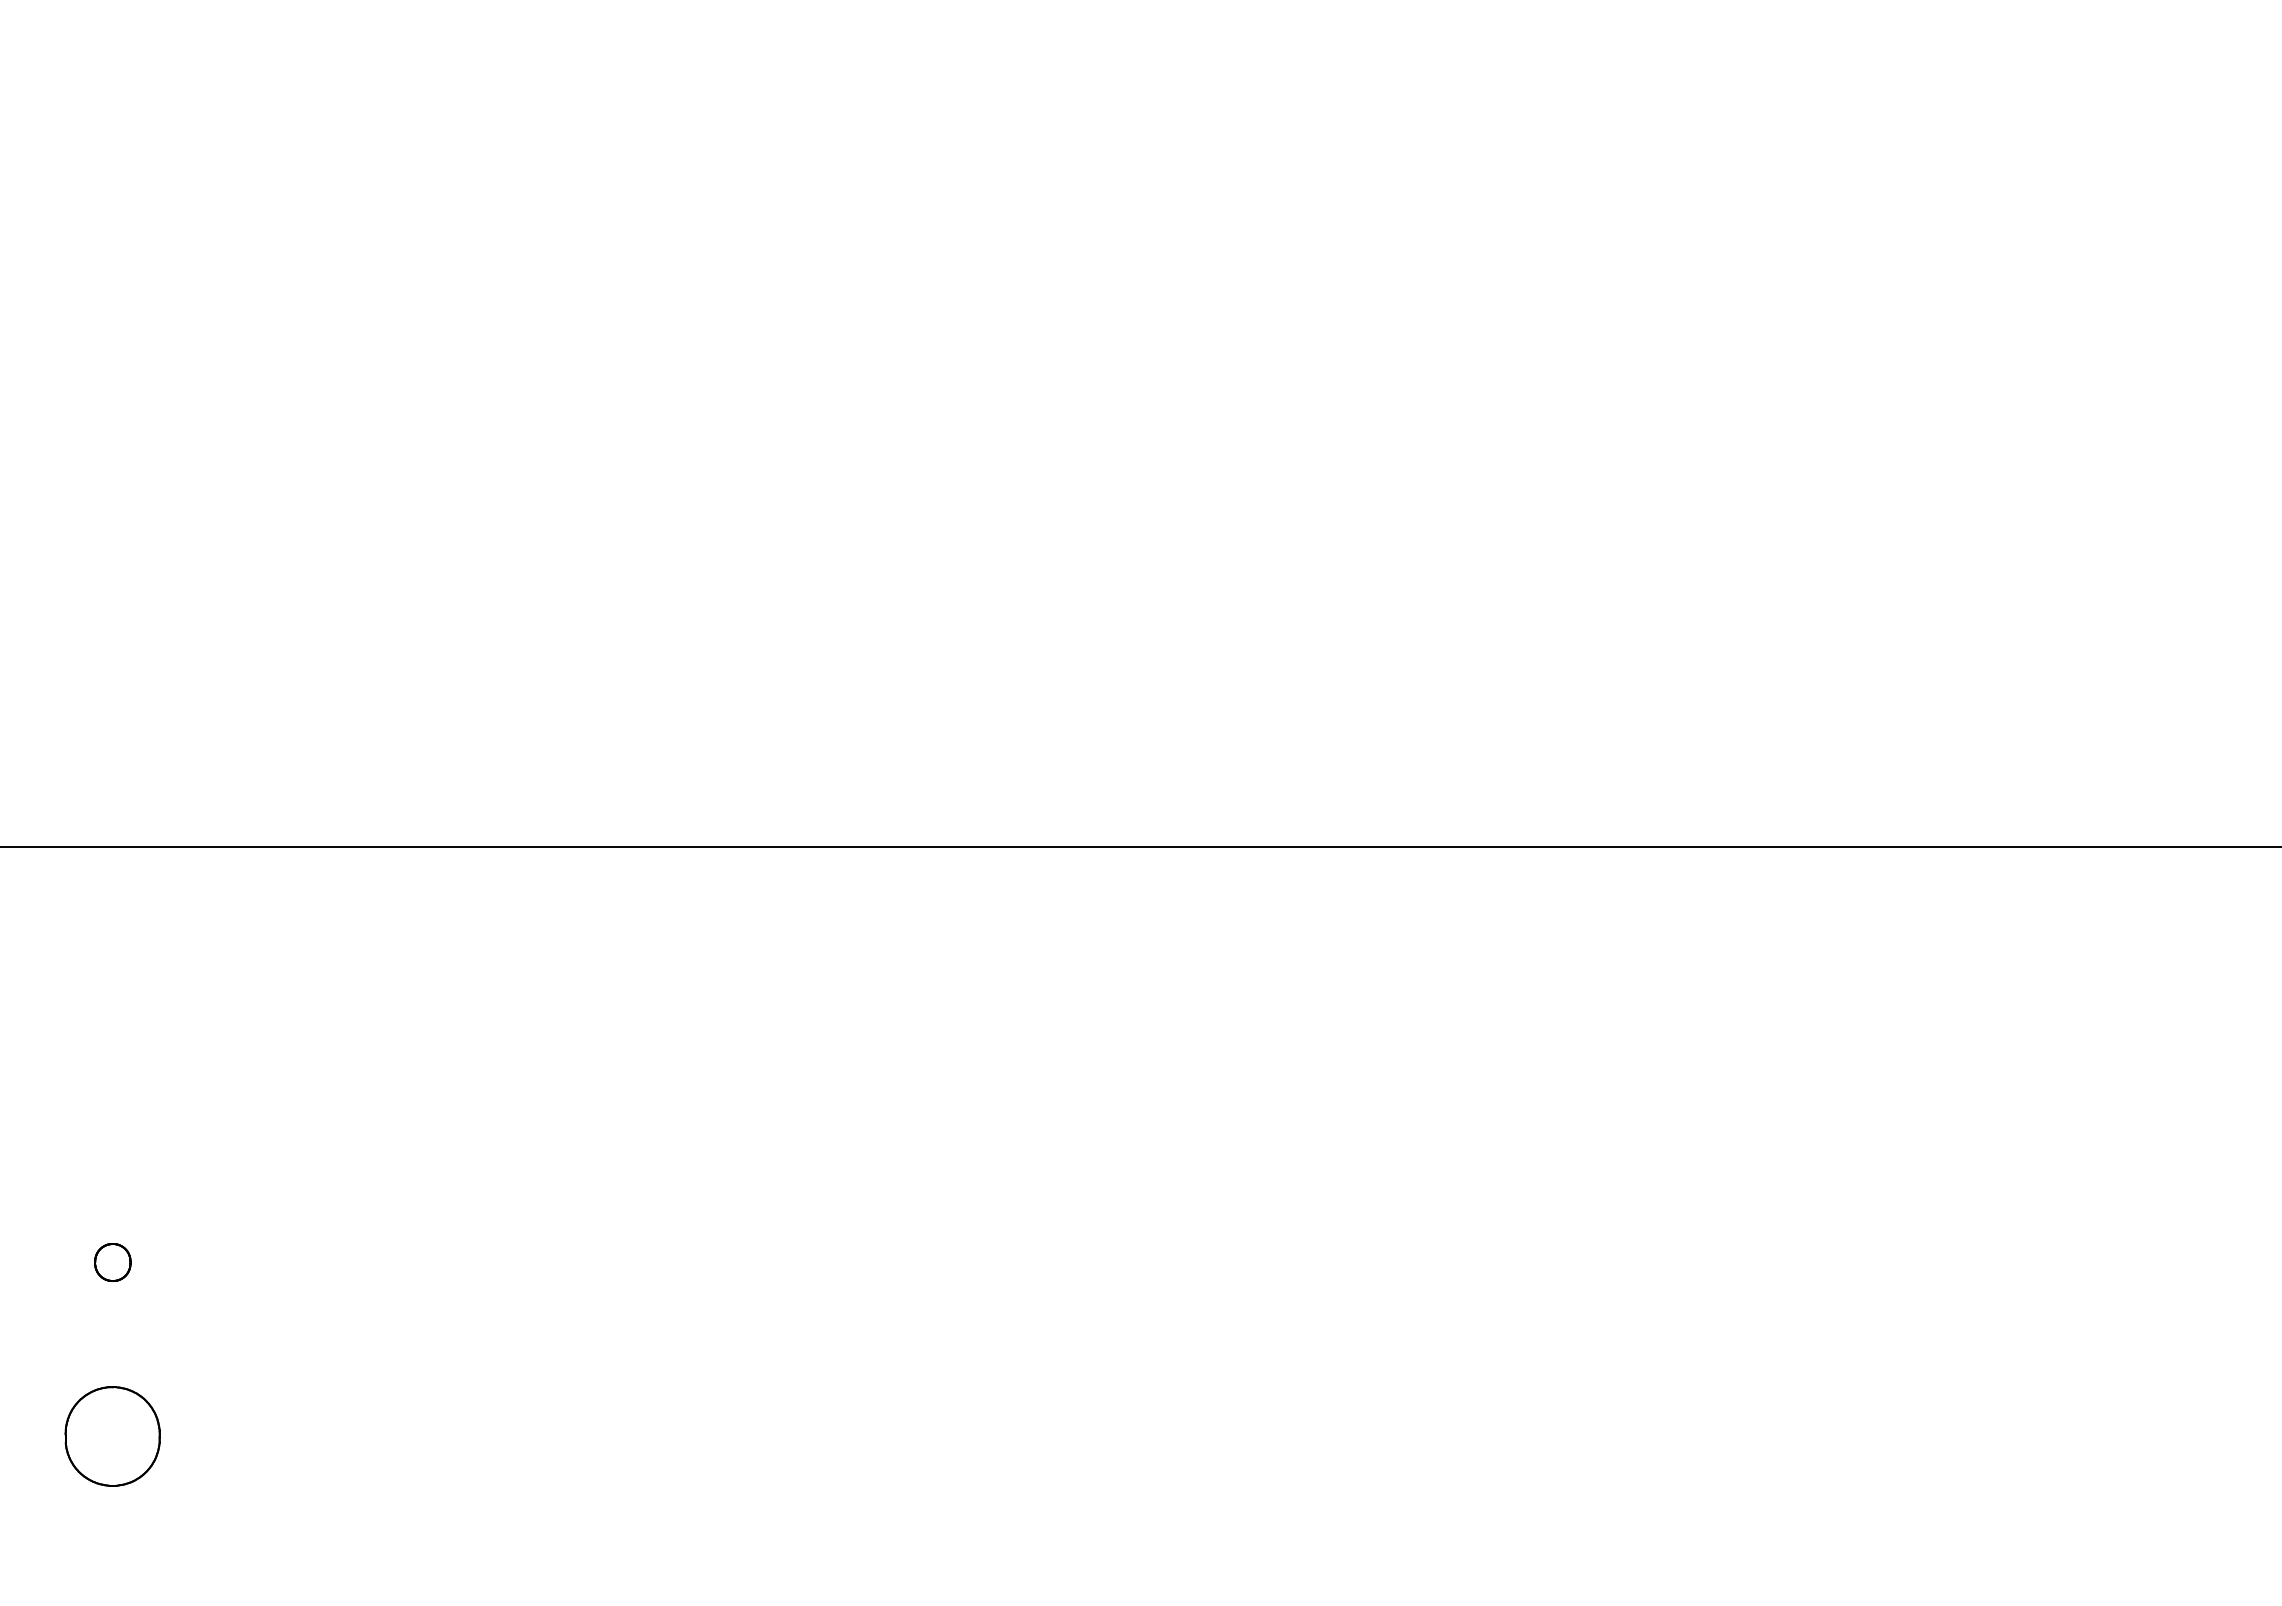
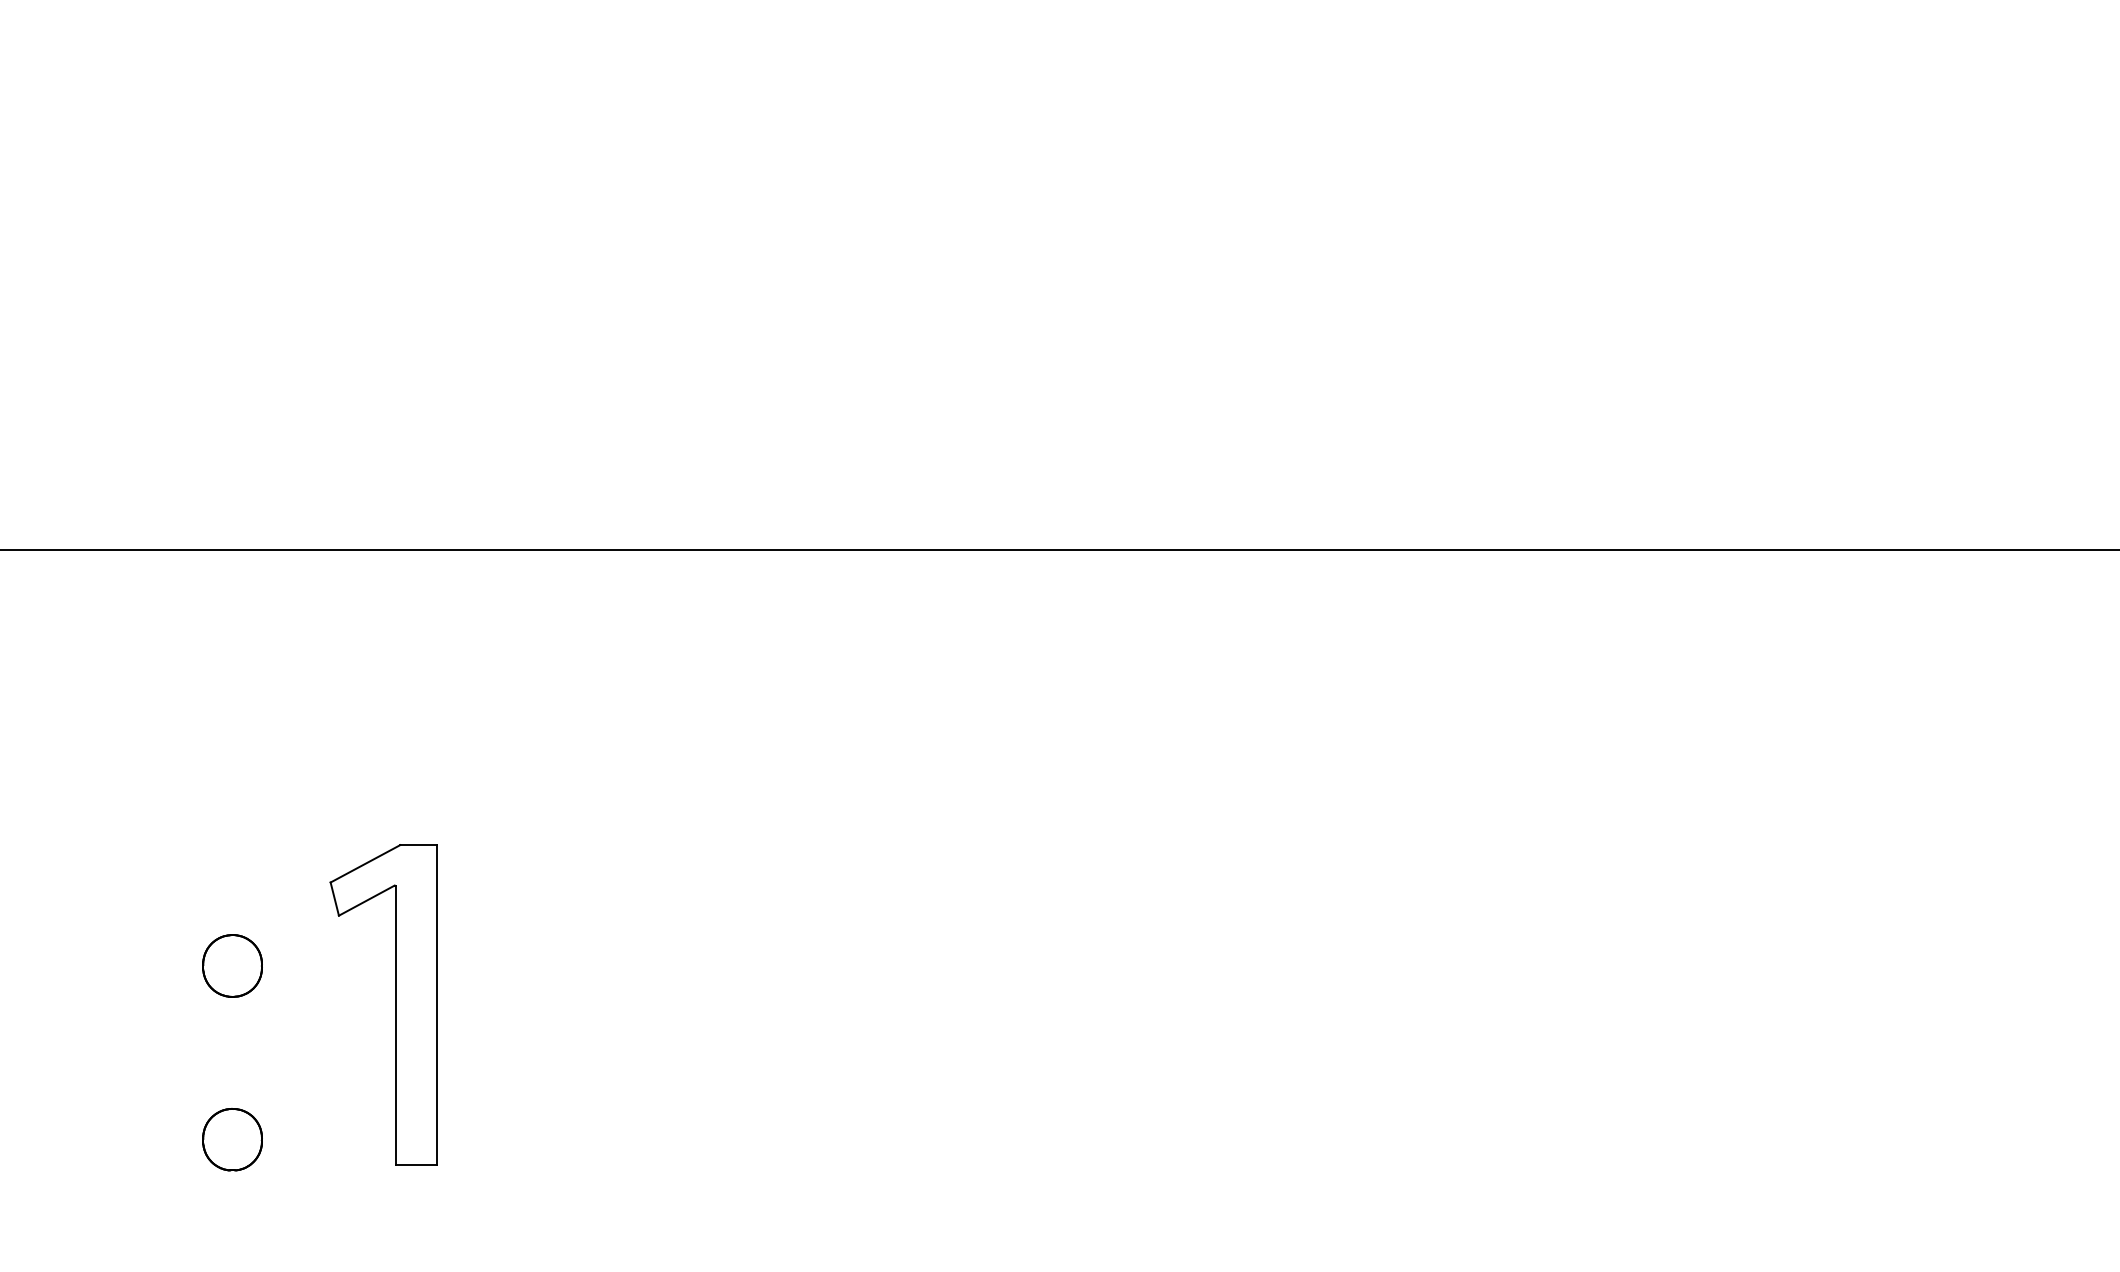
part: (112, 1262) -> (232, 965), size x1.67
part: (275, 1301) -> (395, 1004), added
part: (112, 1435) -> (232, 1138), size x0.62

